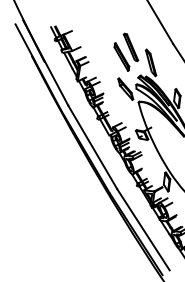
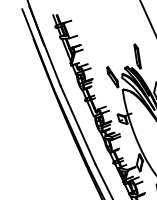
part: (126, 51) -> (117, 44), removed

